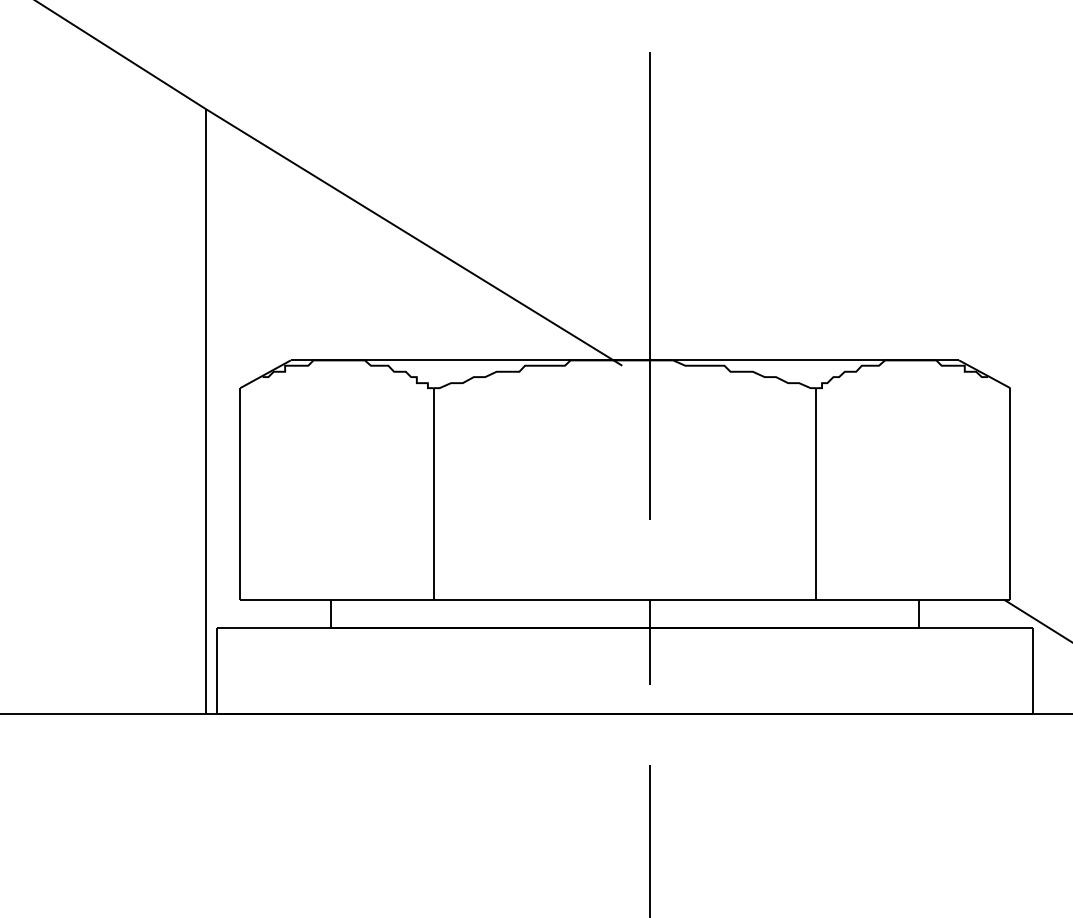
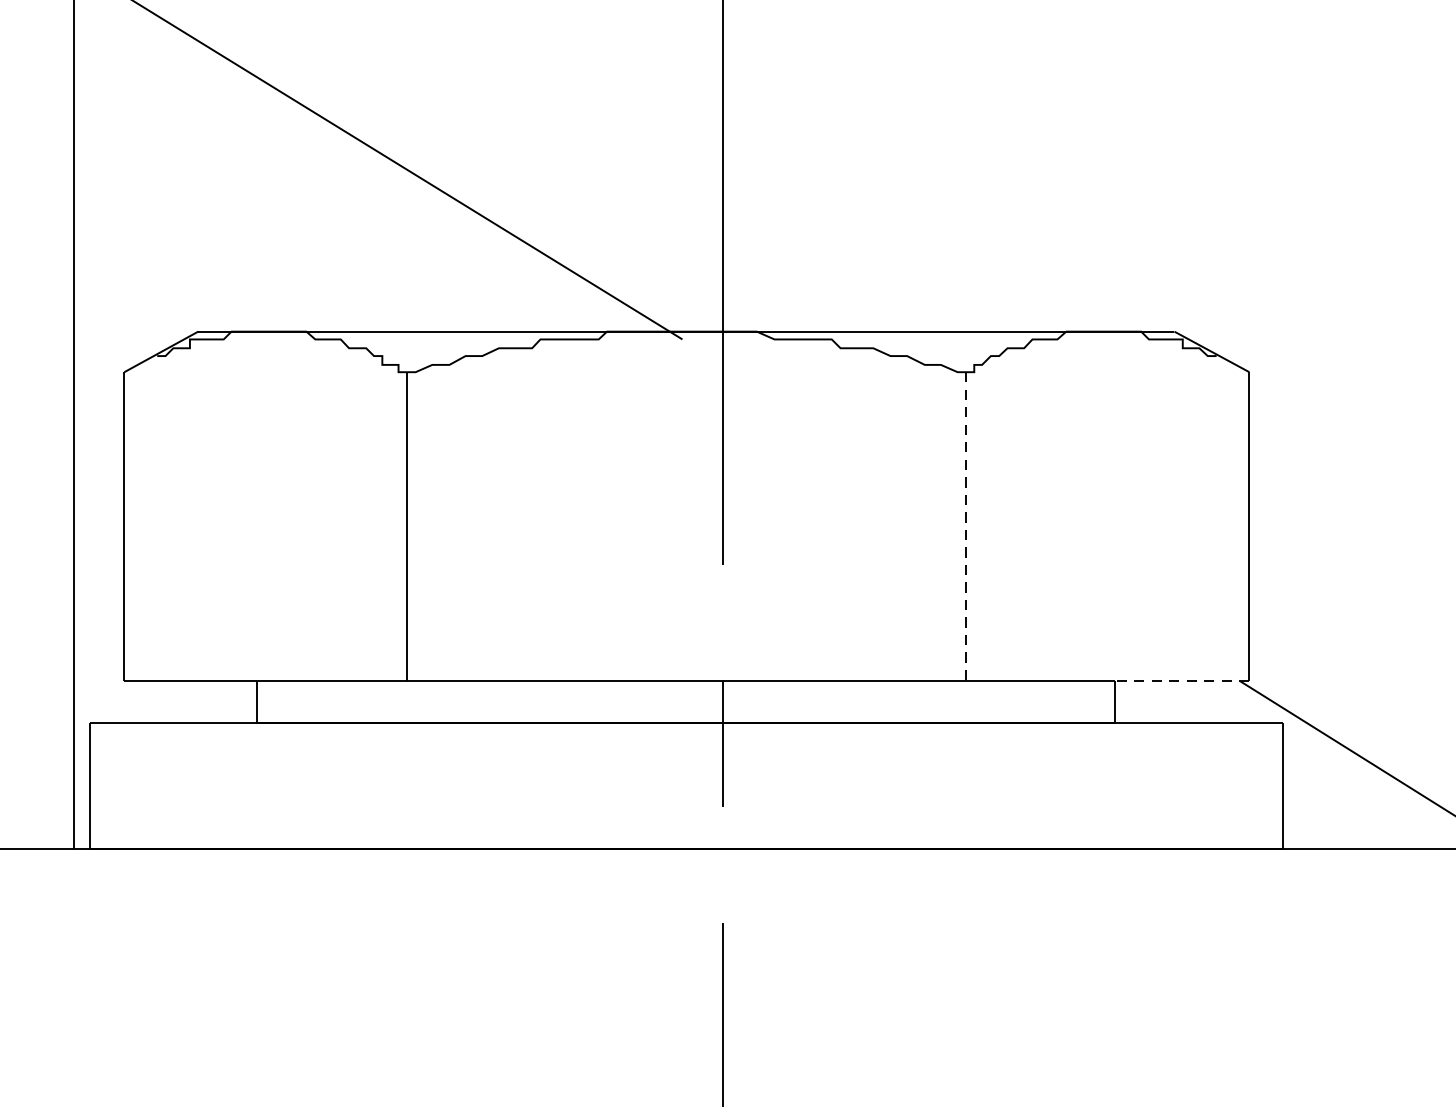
line: (816, 493) -> (966, 526), solid -> dashed
line: (964, 599) -> (1182, 680), solid -> dashed

